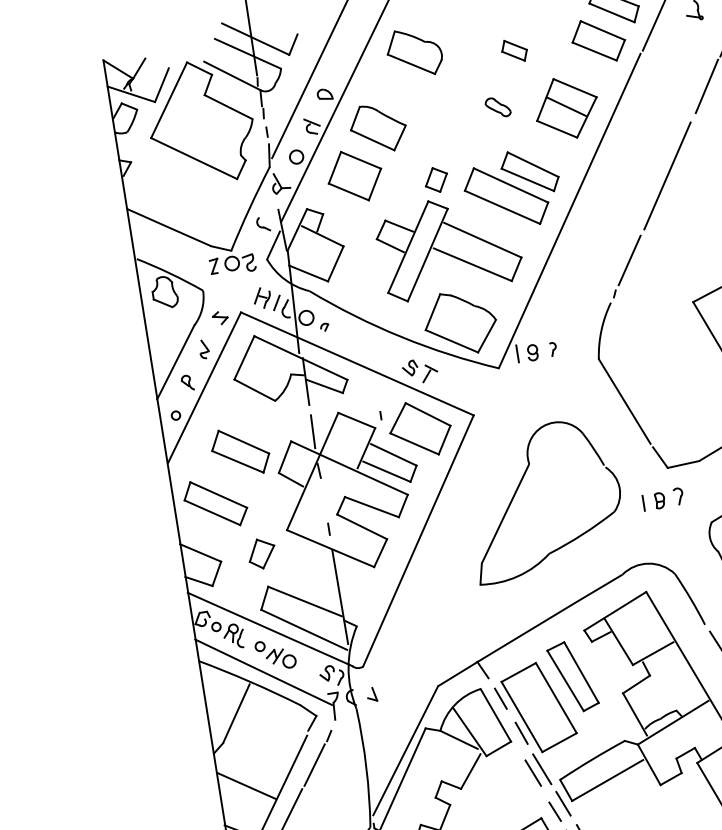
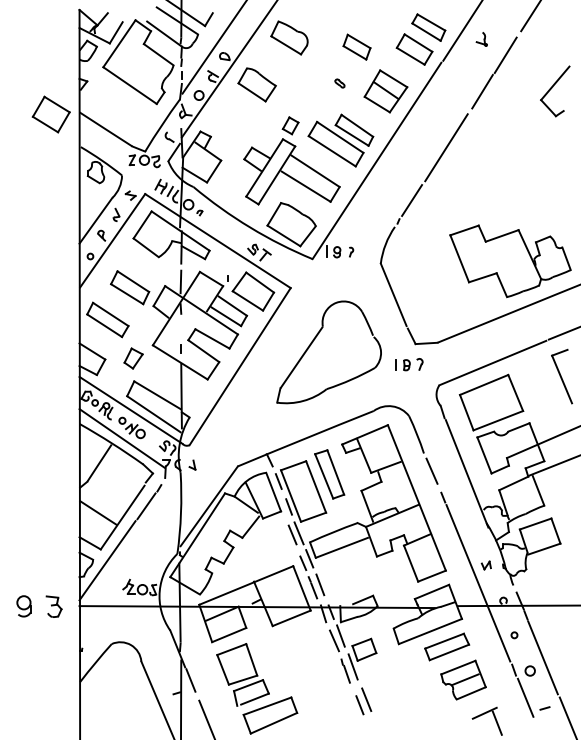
part: (513, 51) -> (356, 47), size x1.6
part: (497, 107) -> (339, 83), size x0.6
part: (353, 176) -> (50, 114), moved

